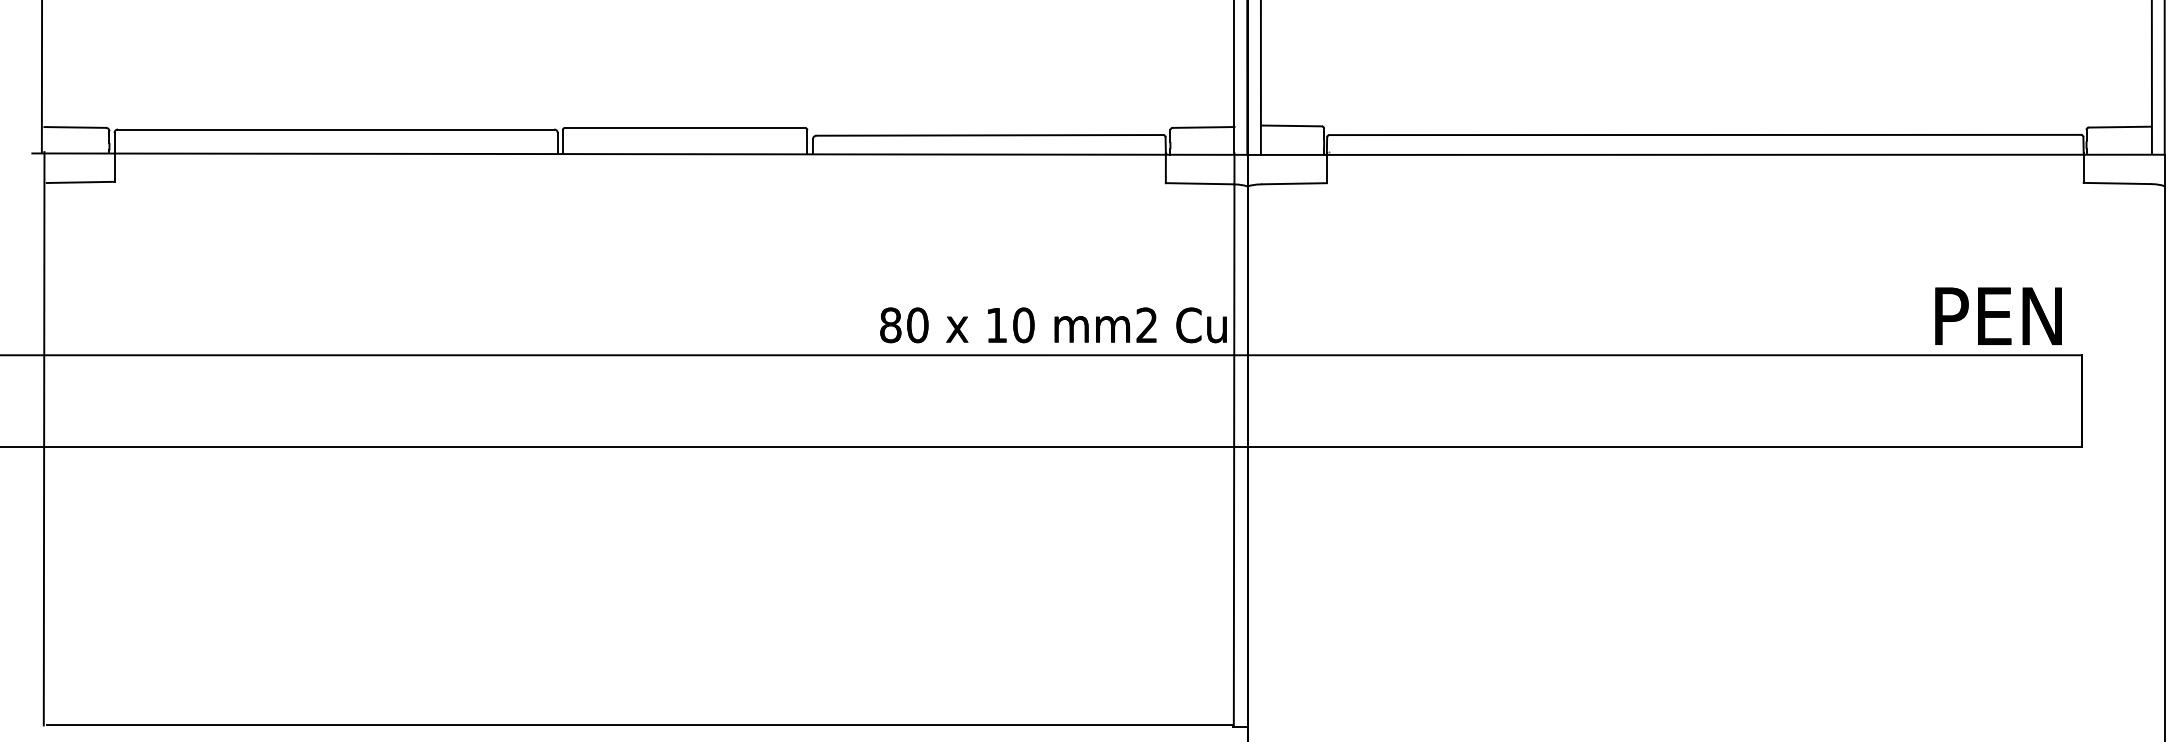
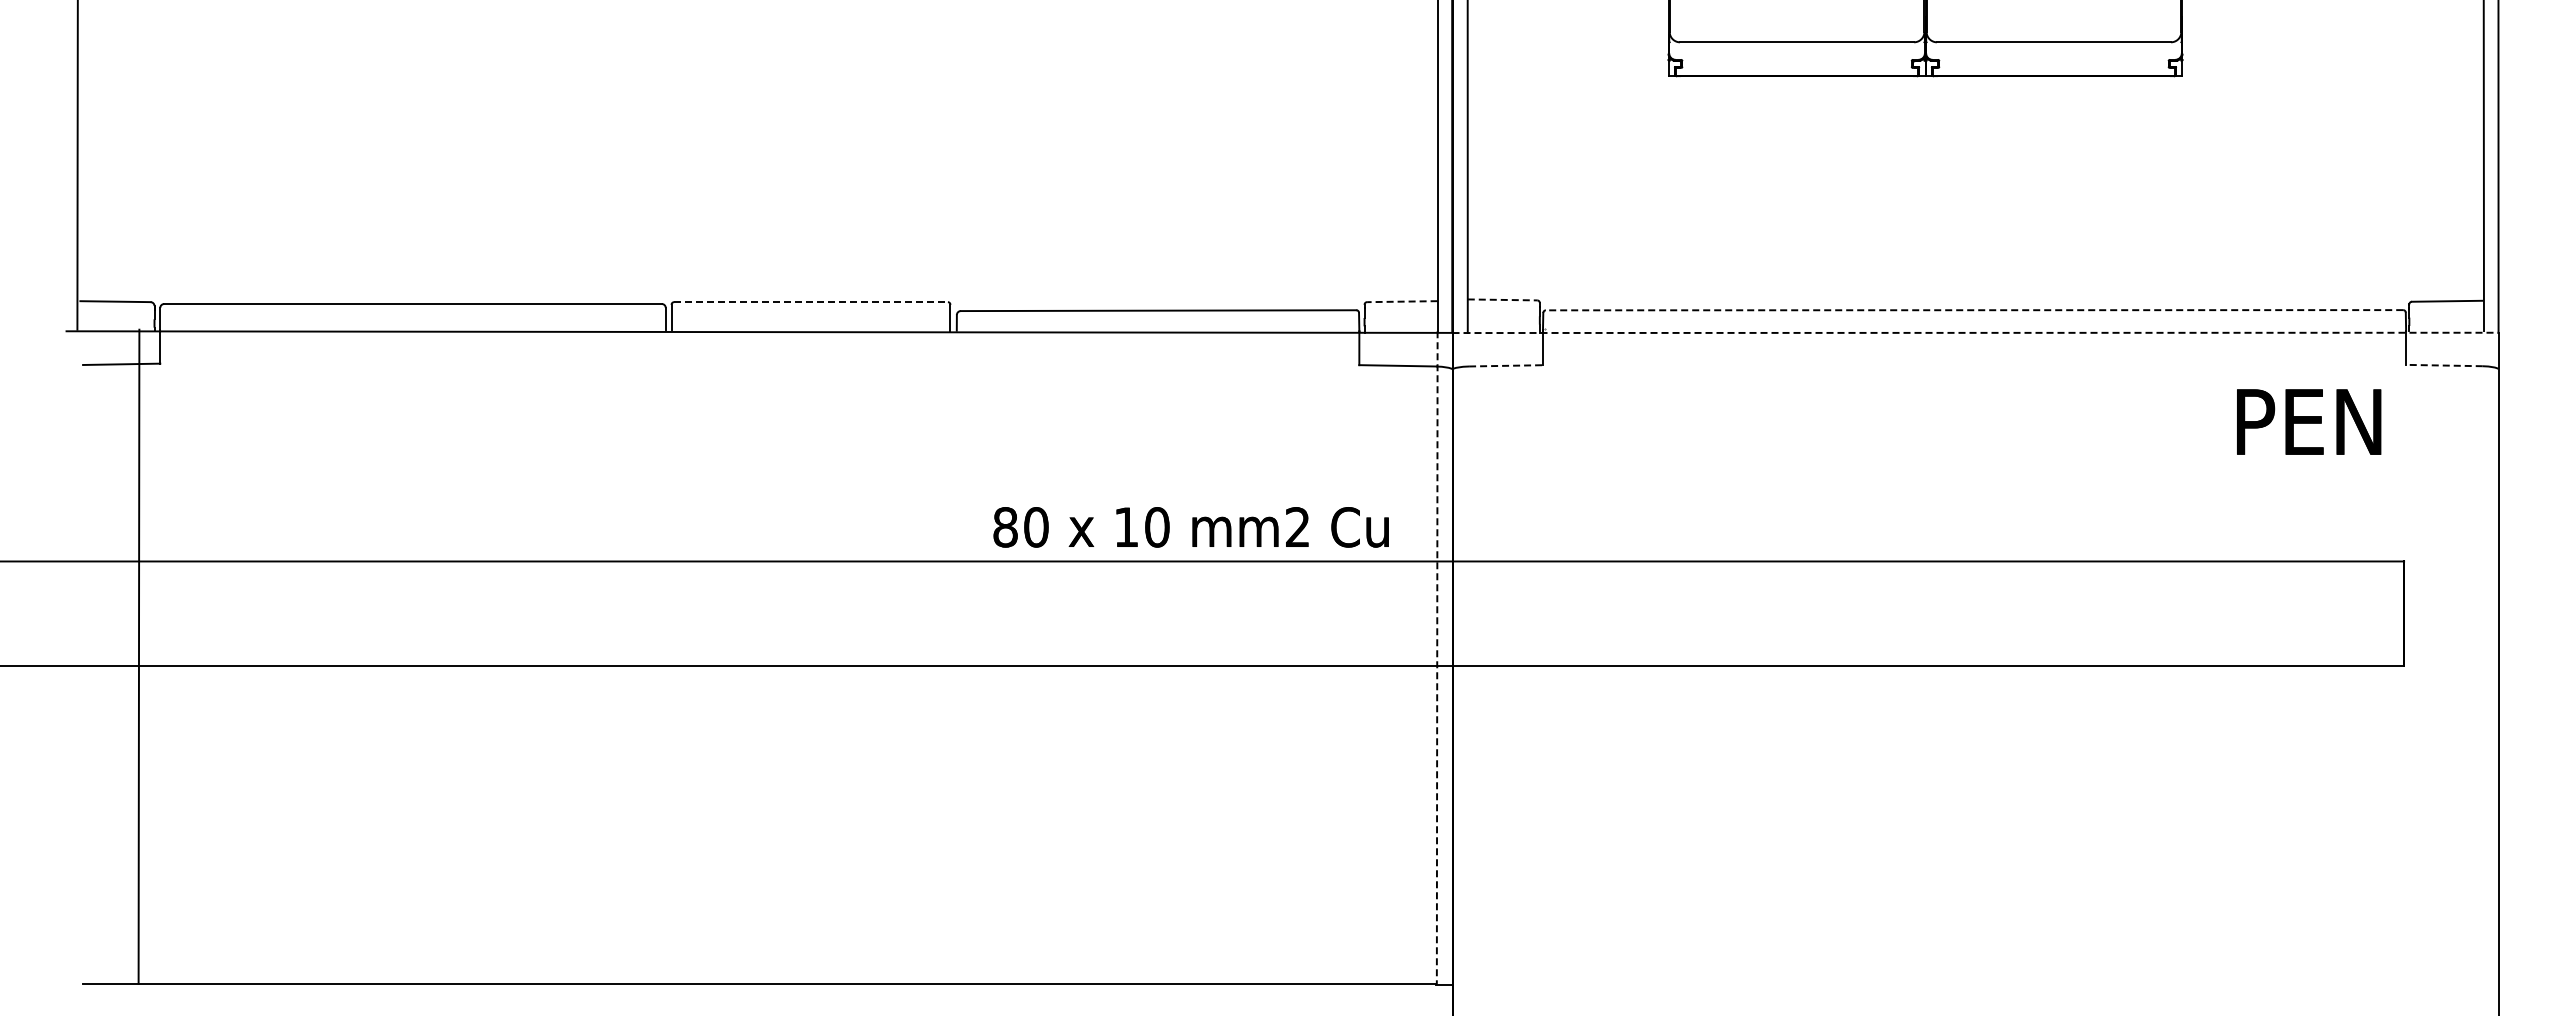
line: (1291, 125) -> (1502, 299), solid -> dashed
line: (1202, 127) -> (1401, 301), solid -> dashed
line: (685, 128) -> (811, 302), solid -> dashed
line: (1705, 135) -> (1974, 310), solid -> dashed
line: (1706, 154) -> (1976, 332), solid -> dashed
line: (1294, 183) -> (1506, 365), solid -> dashed
line: (2116, 183) -> (2443, 365), solid -> dashed
text: (1998, 315) -> (2309, 421), moved
text: (1052, 325) -> (1190, 527), moved
line: (43, 438) -> (138, 656), moved
line: (1234, 440) -> (1437, 658), solid -> dashed

